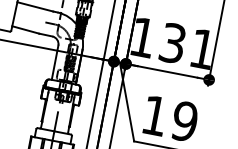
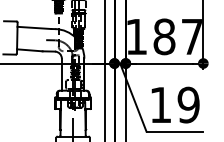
text: (187, 45) -> (177, 36), 131 -> 187

